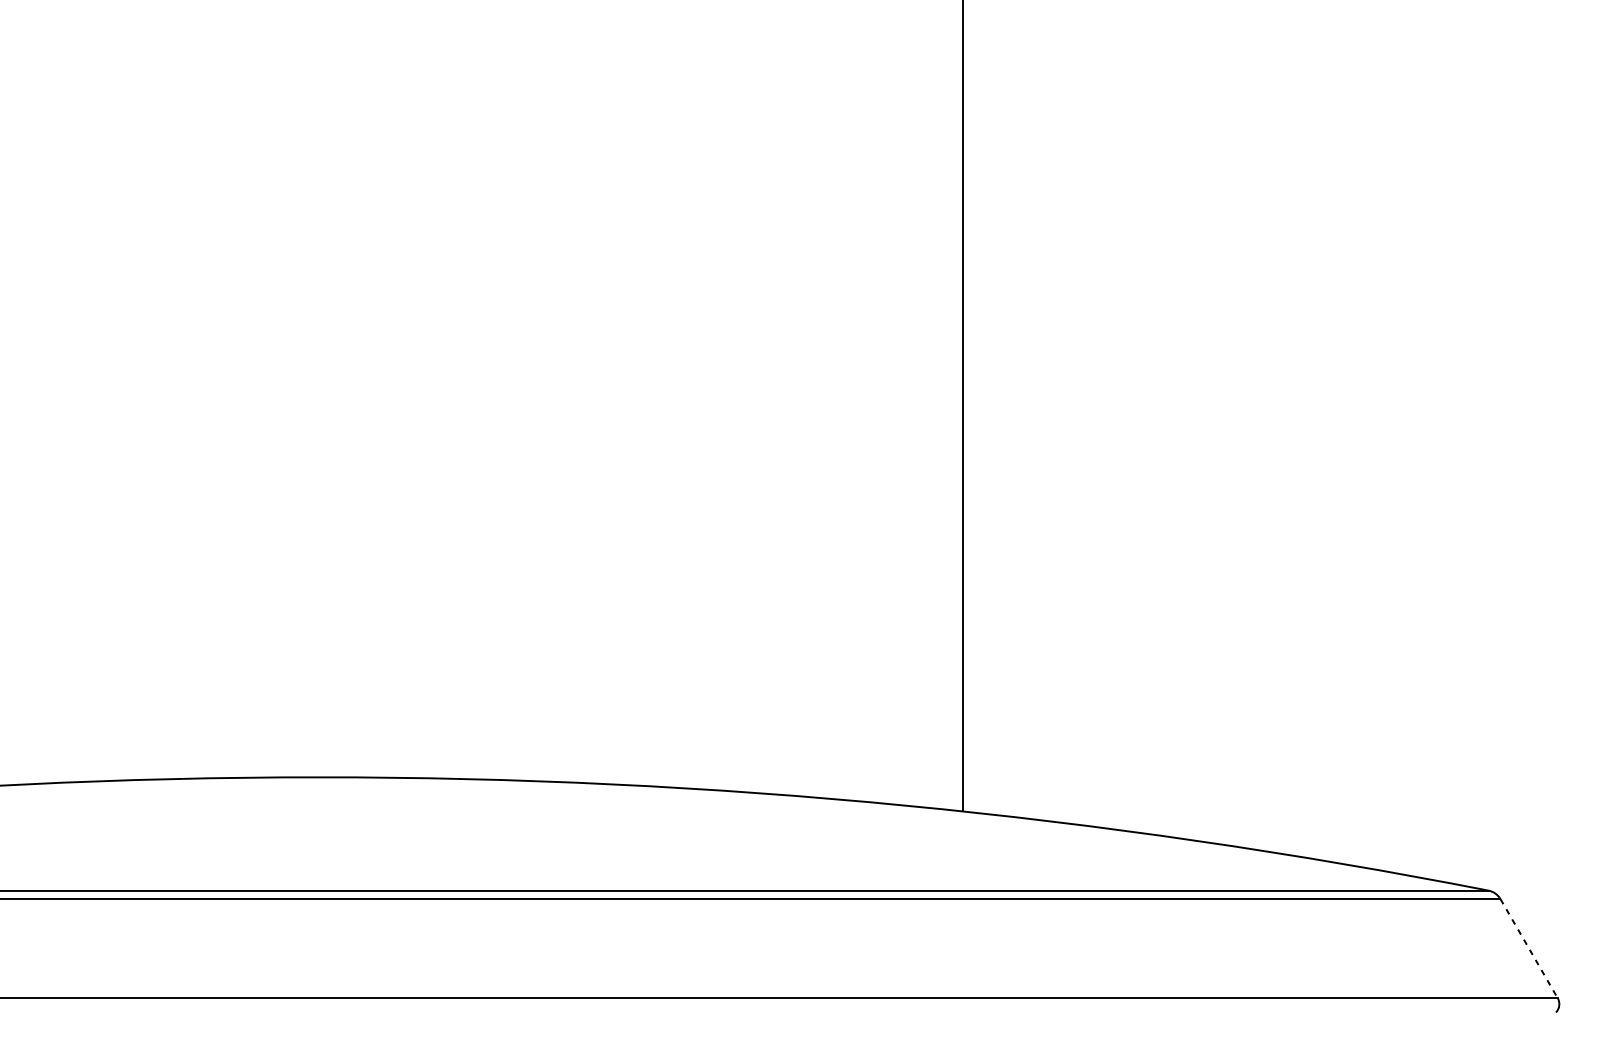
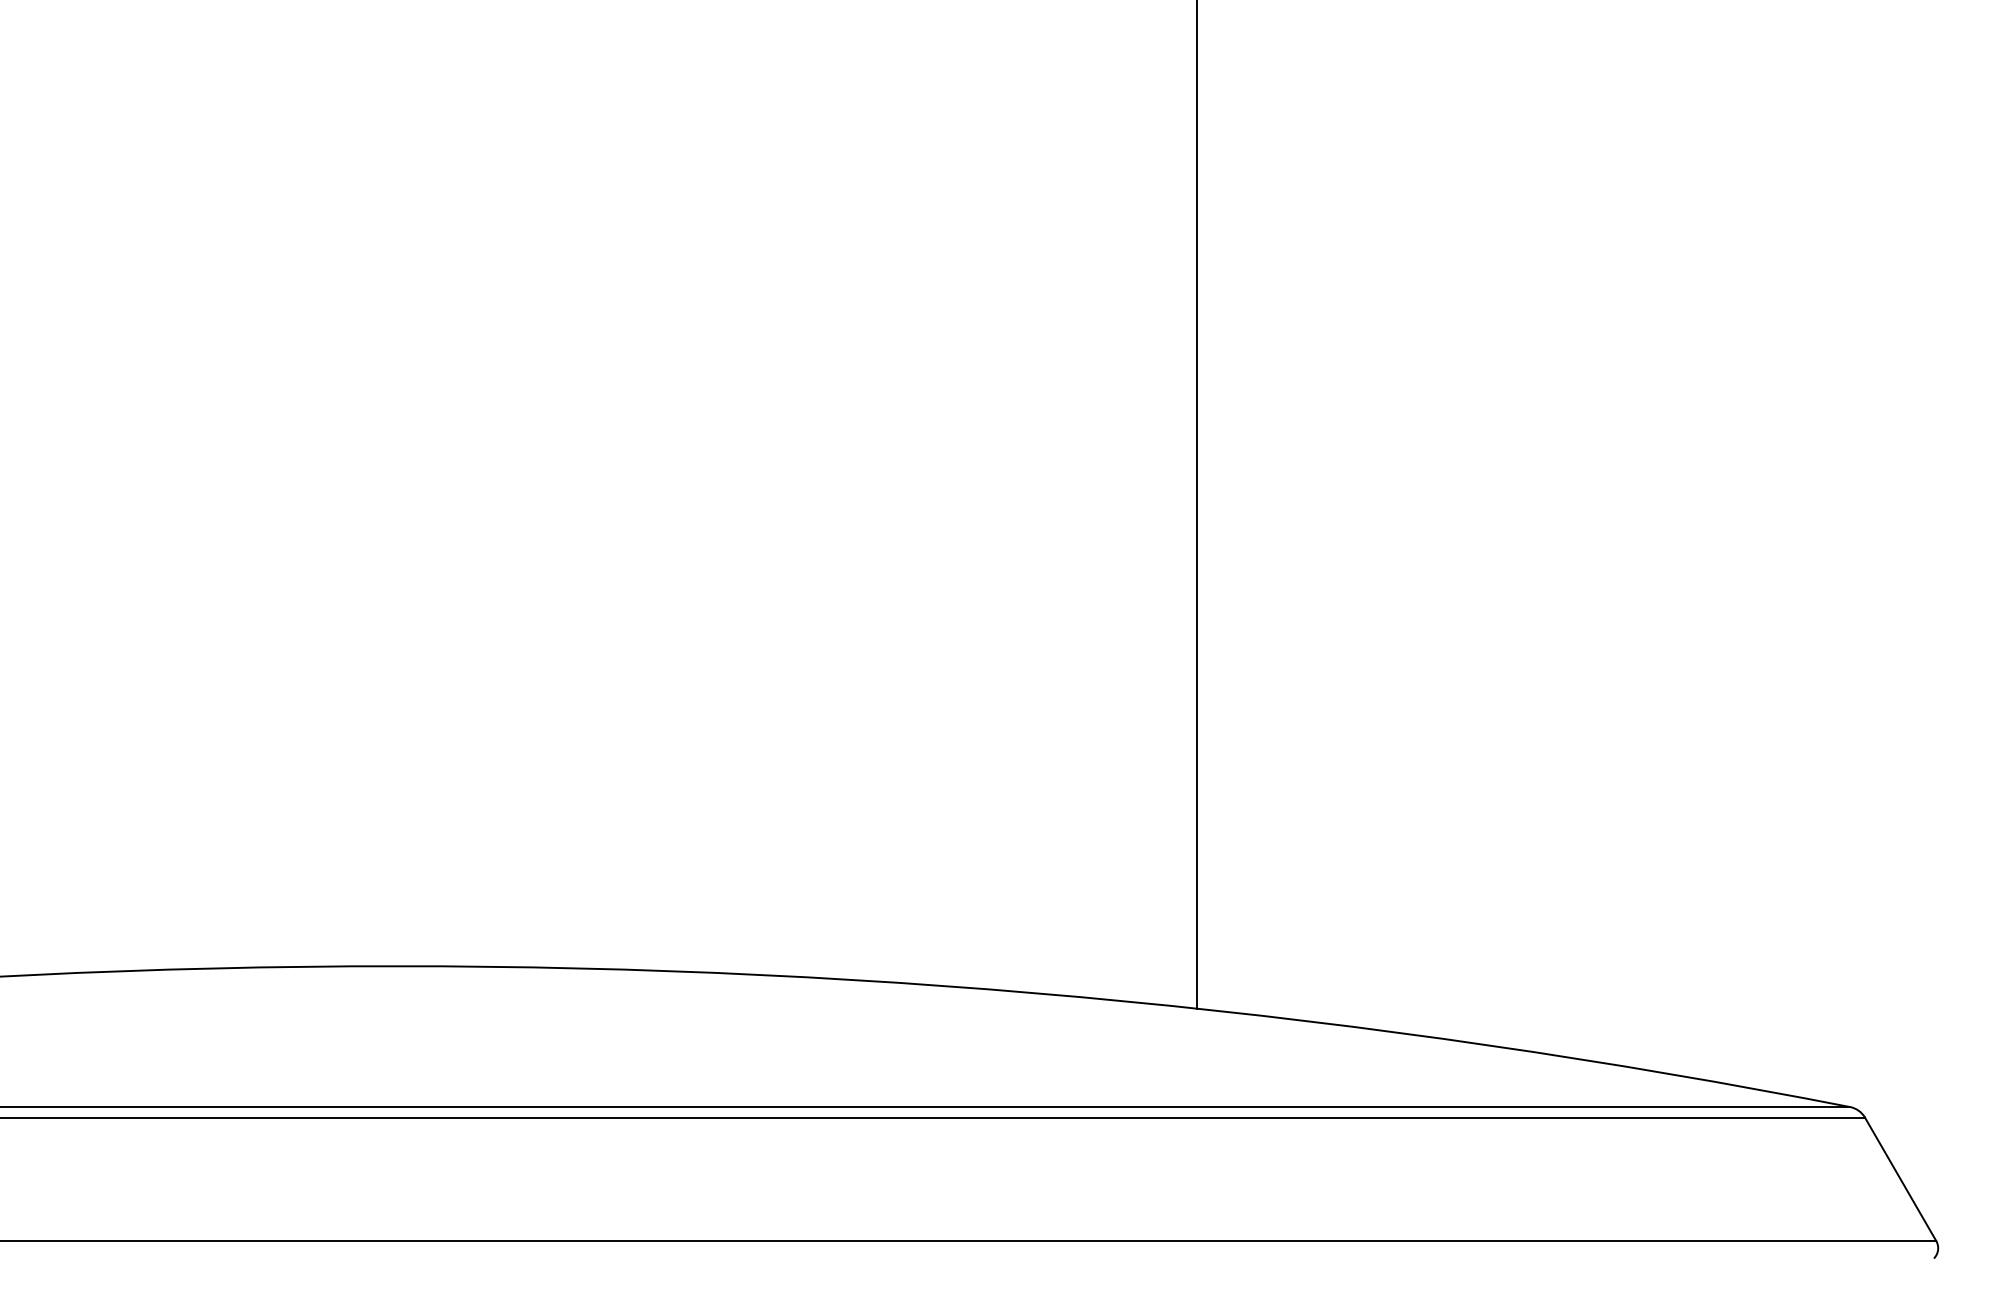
line: (1529, 948) -> (1900, 1179), dashed -> solid

